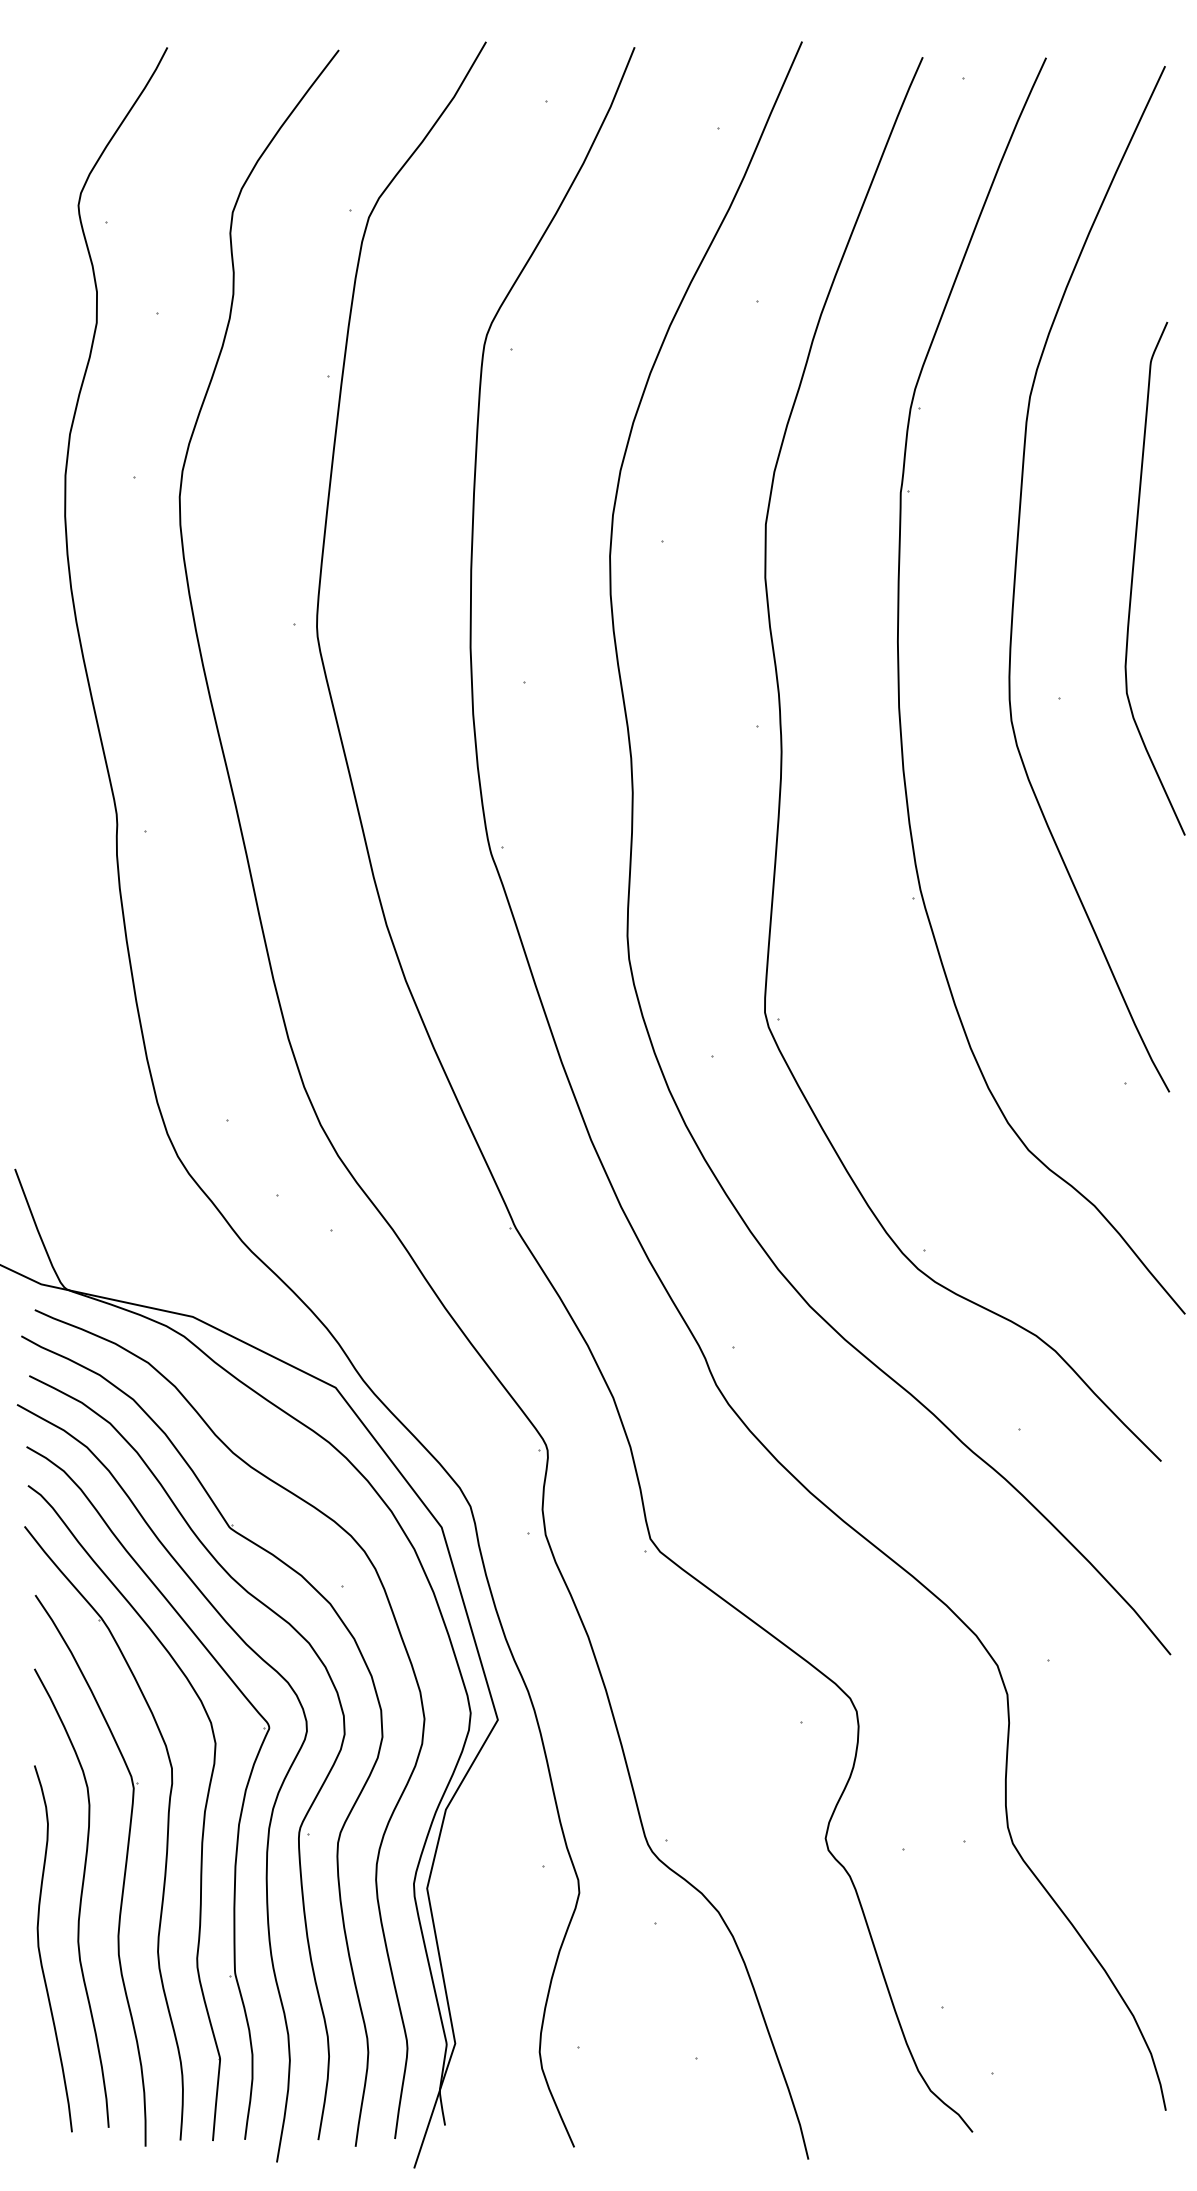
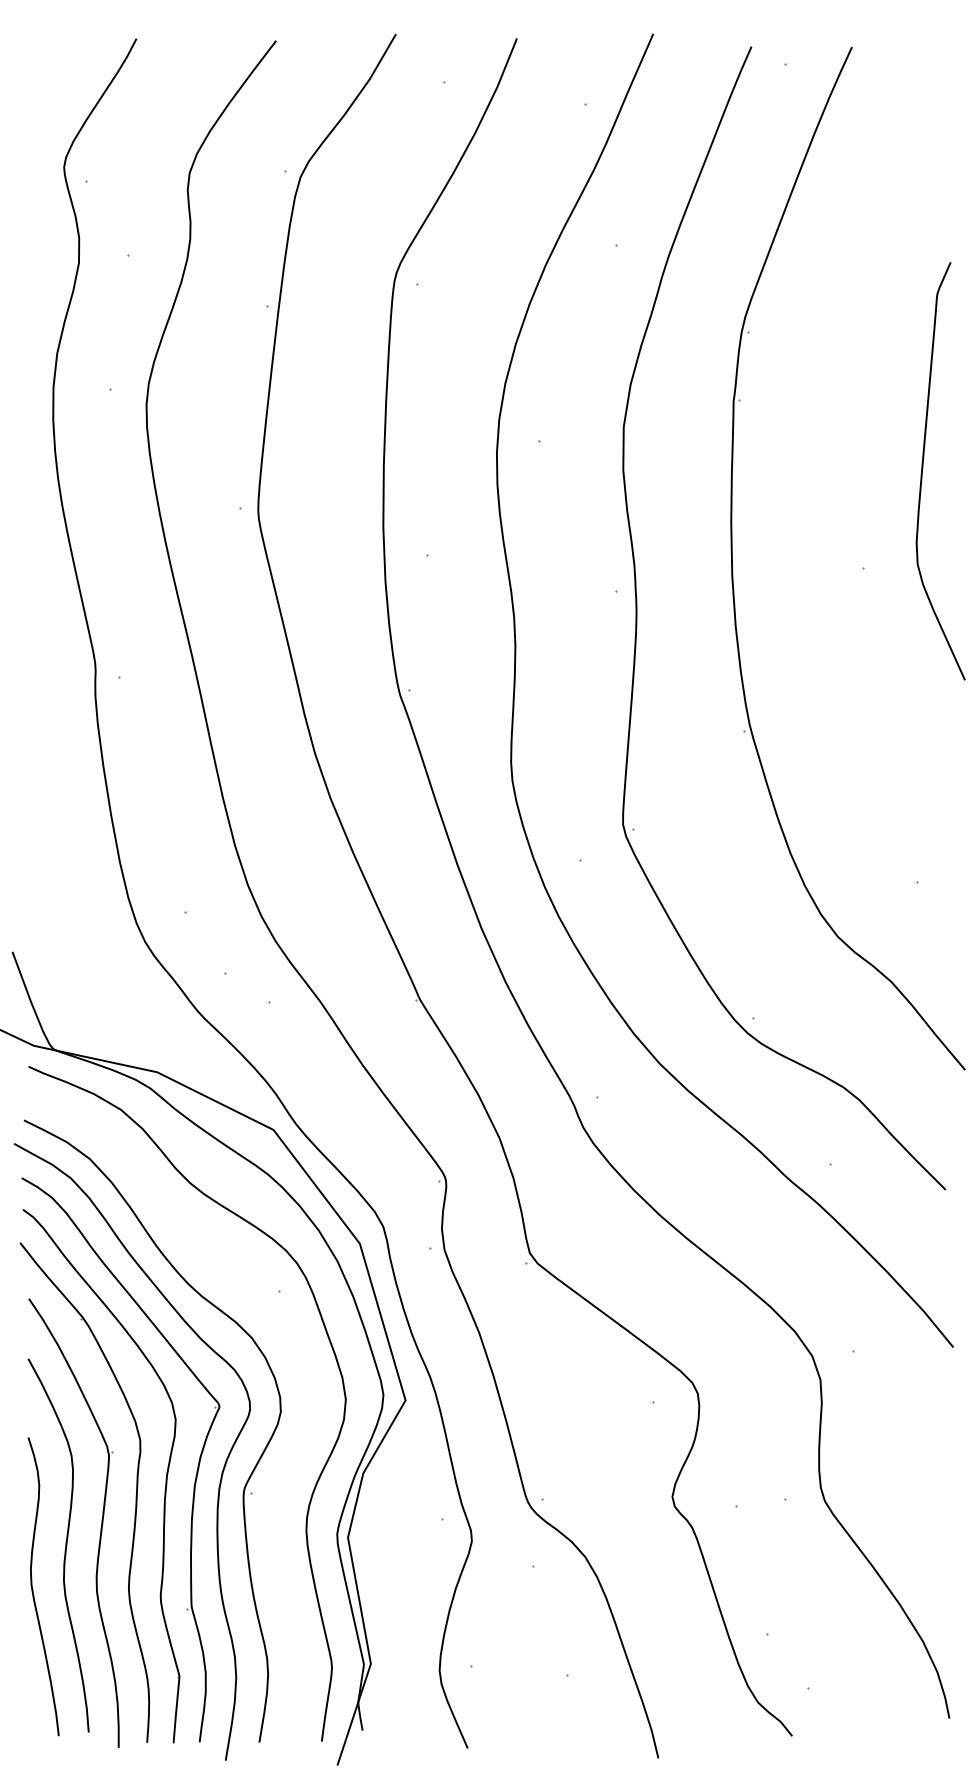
curve: (1016, 573) -> (827, 466), removed
part: (348, 1813) -> (283, 1476), removed

